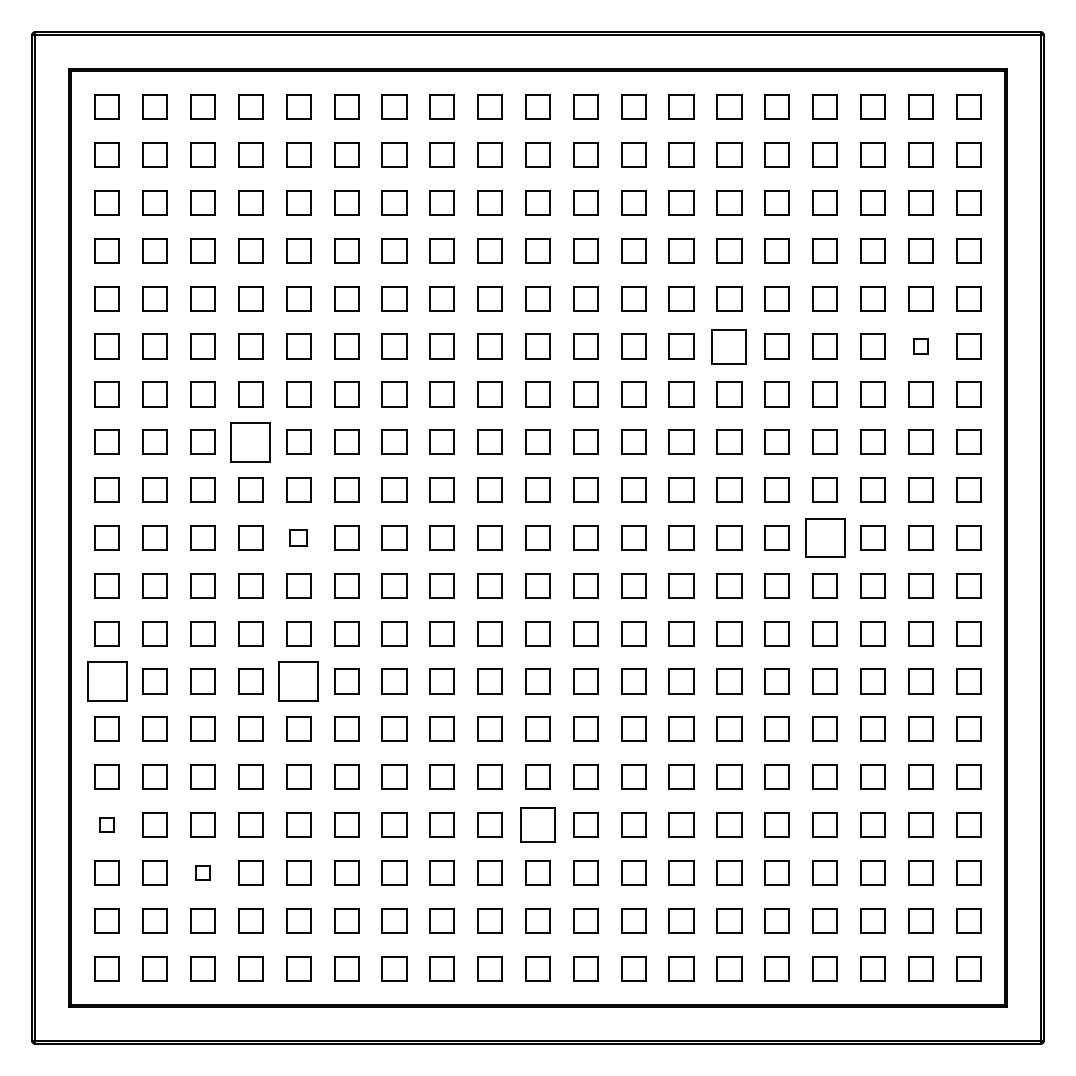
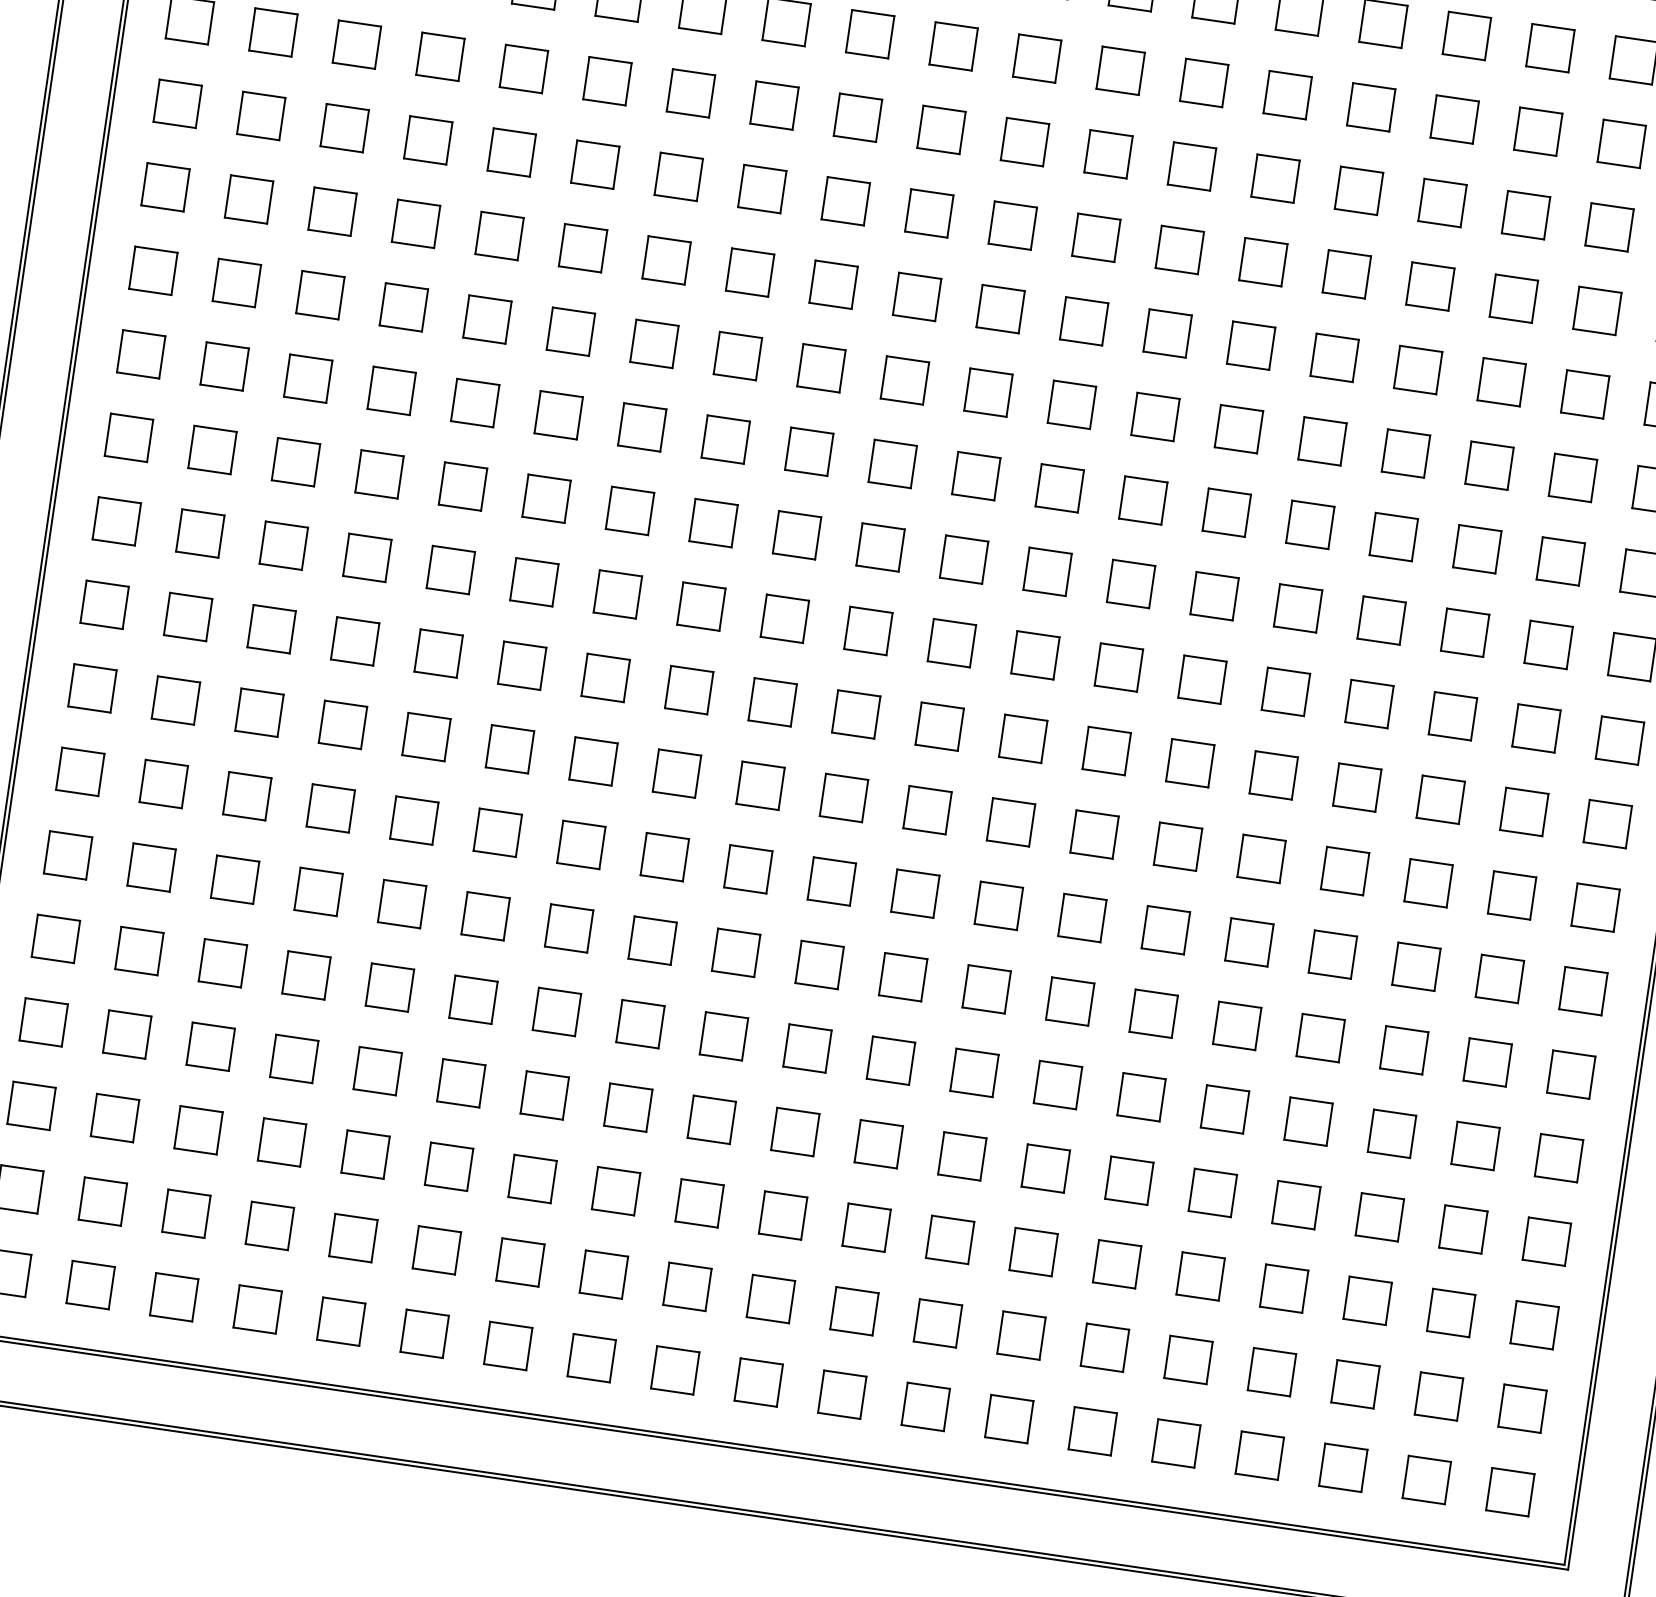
part: (729, 346) -> (1251, 345), size x0.71
part: (920, 346) -> (1584, 394), size x1.67
part: (250, 441) -> (391, 389), size x0.62
part: (298, 537) -> (450, 569), size x1.43
part: (824, 537) -> (1368, 703), size x0.62
part: (106, 681) -> (78, 771), size x0.62
part: (298, 681) -> (413, 820), size x0.62
part: (106, 824) -> (42, 1021), size x1.67
part: (537, 824) -> (794, 1130), size x0.71
part: (202, 872) -> (197, 1129), size x1.67

